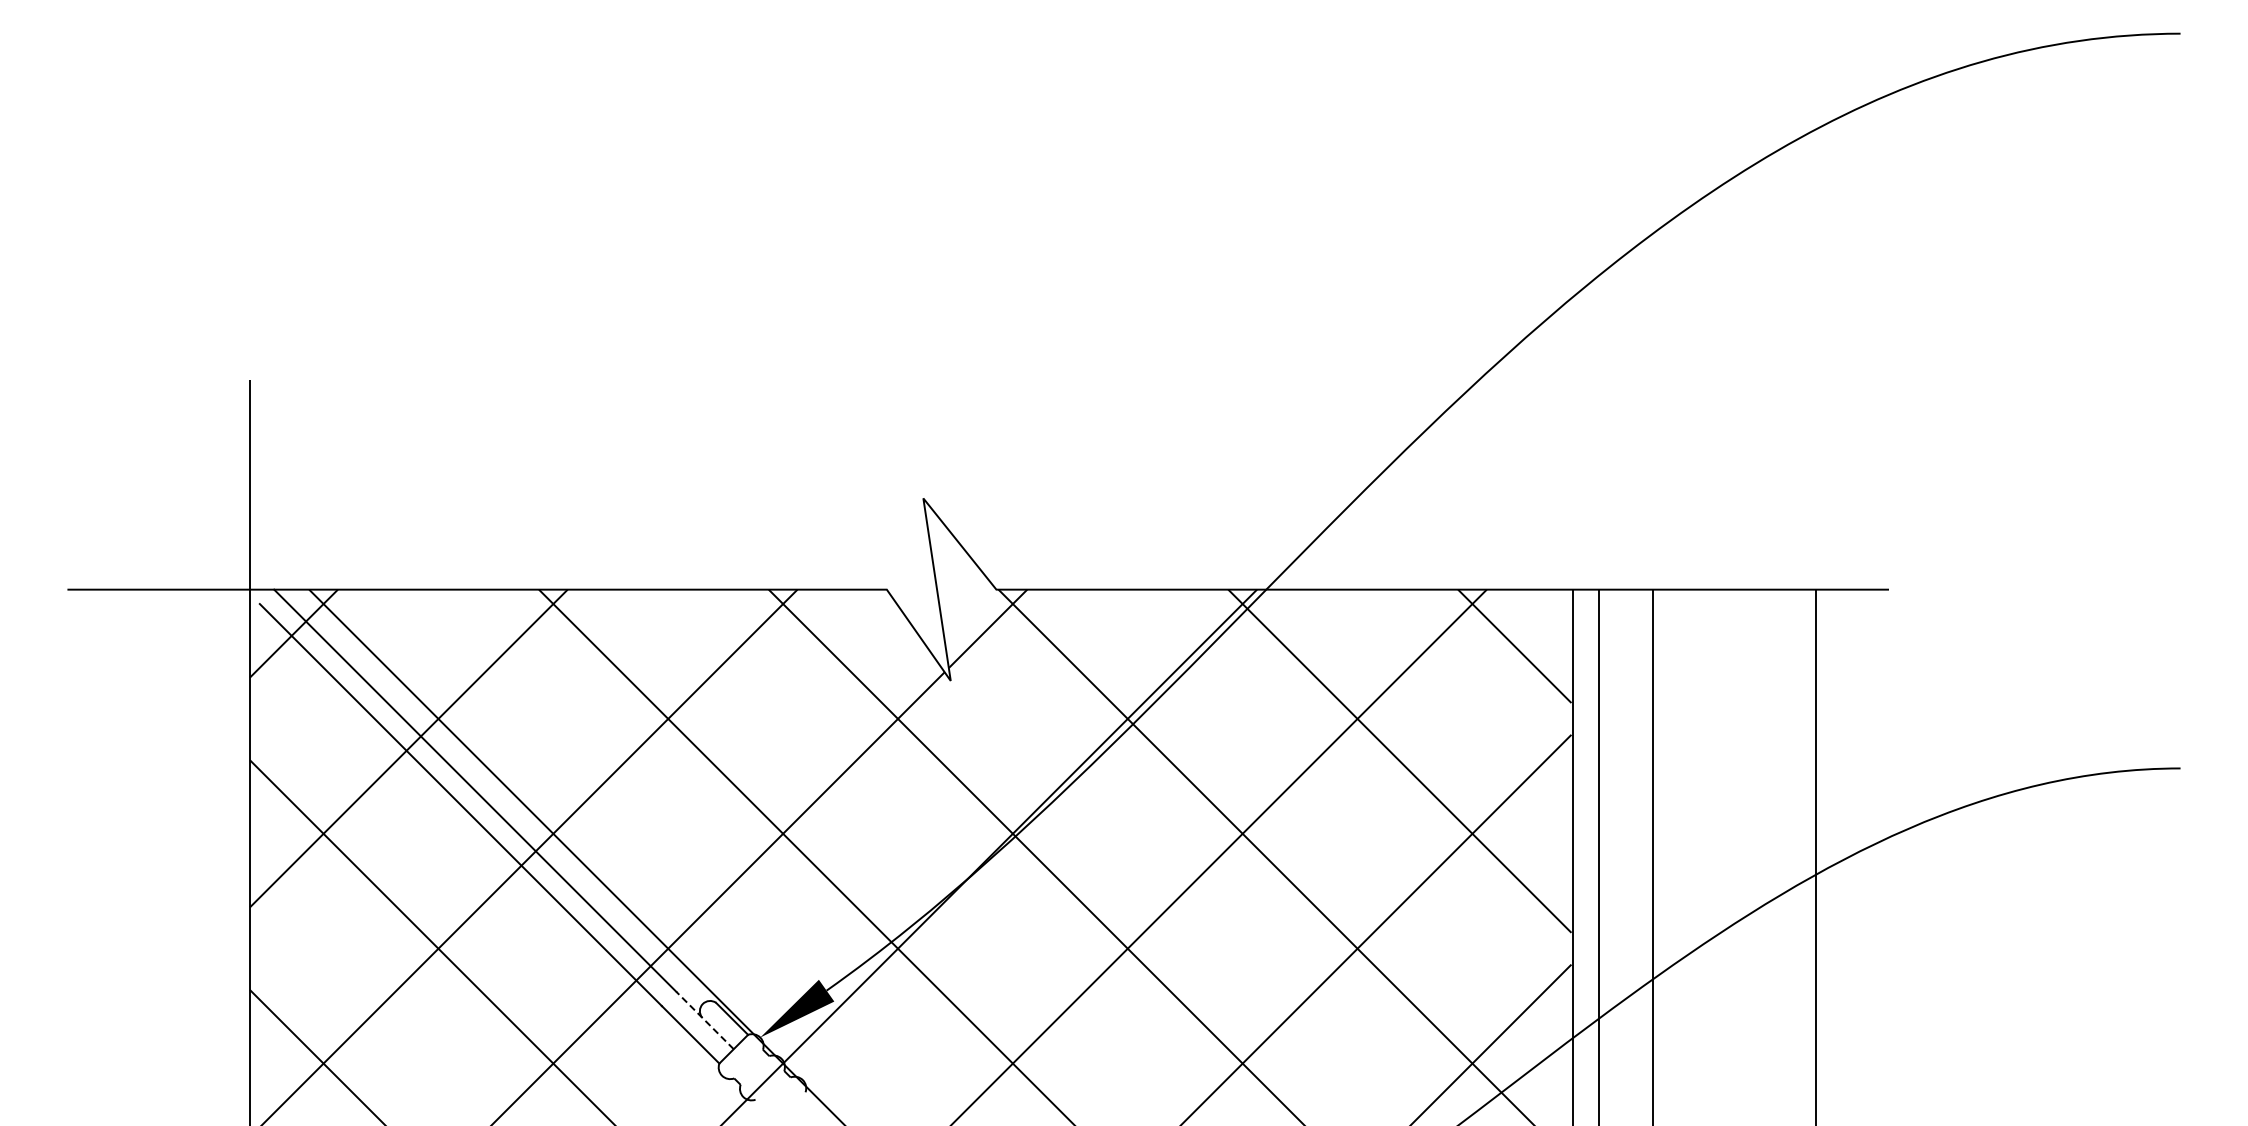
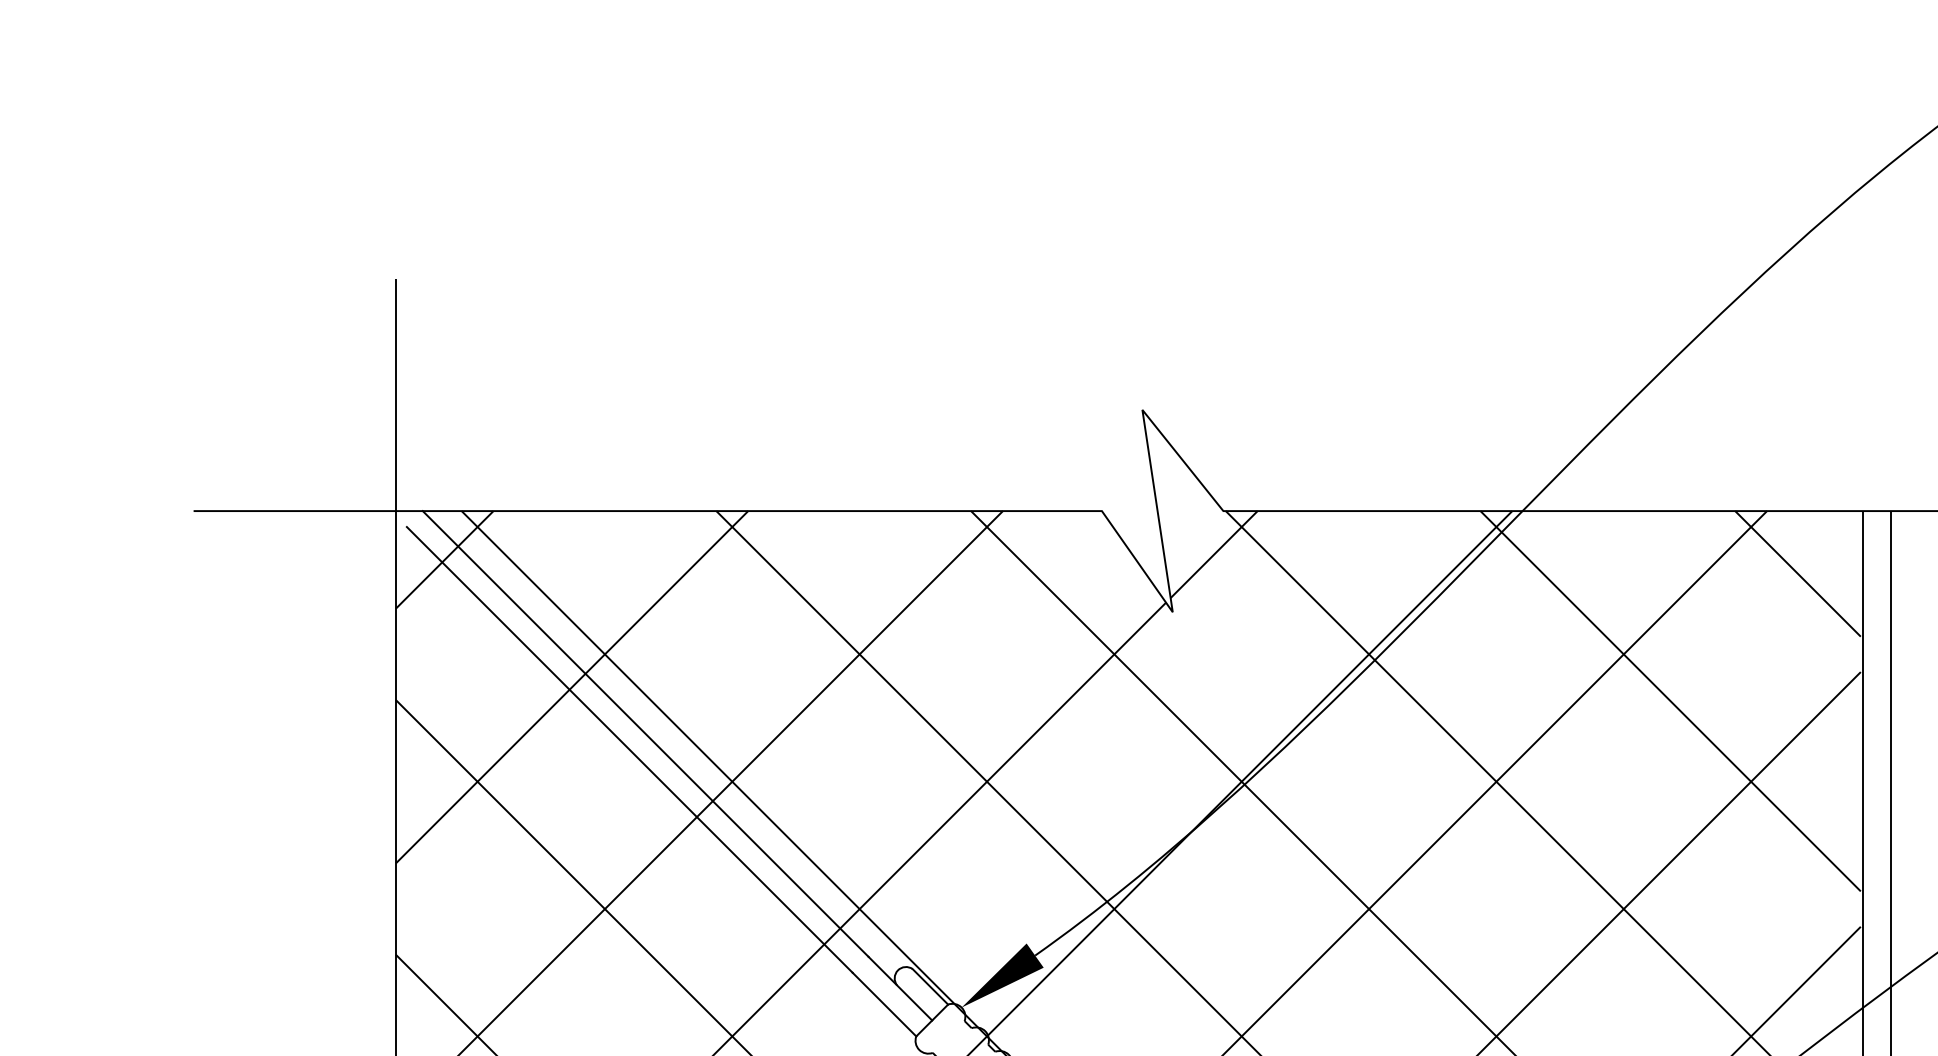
line: (705, 1020) -> (900, 988), dashed -> solid

